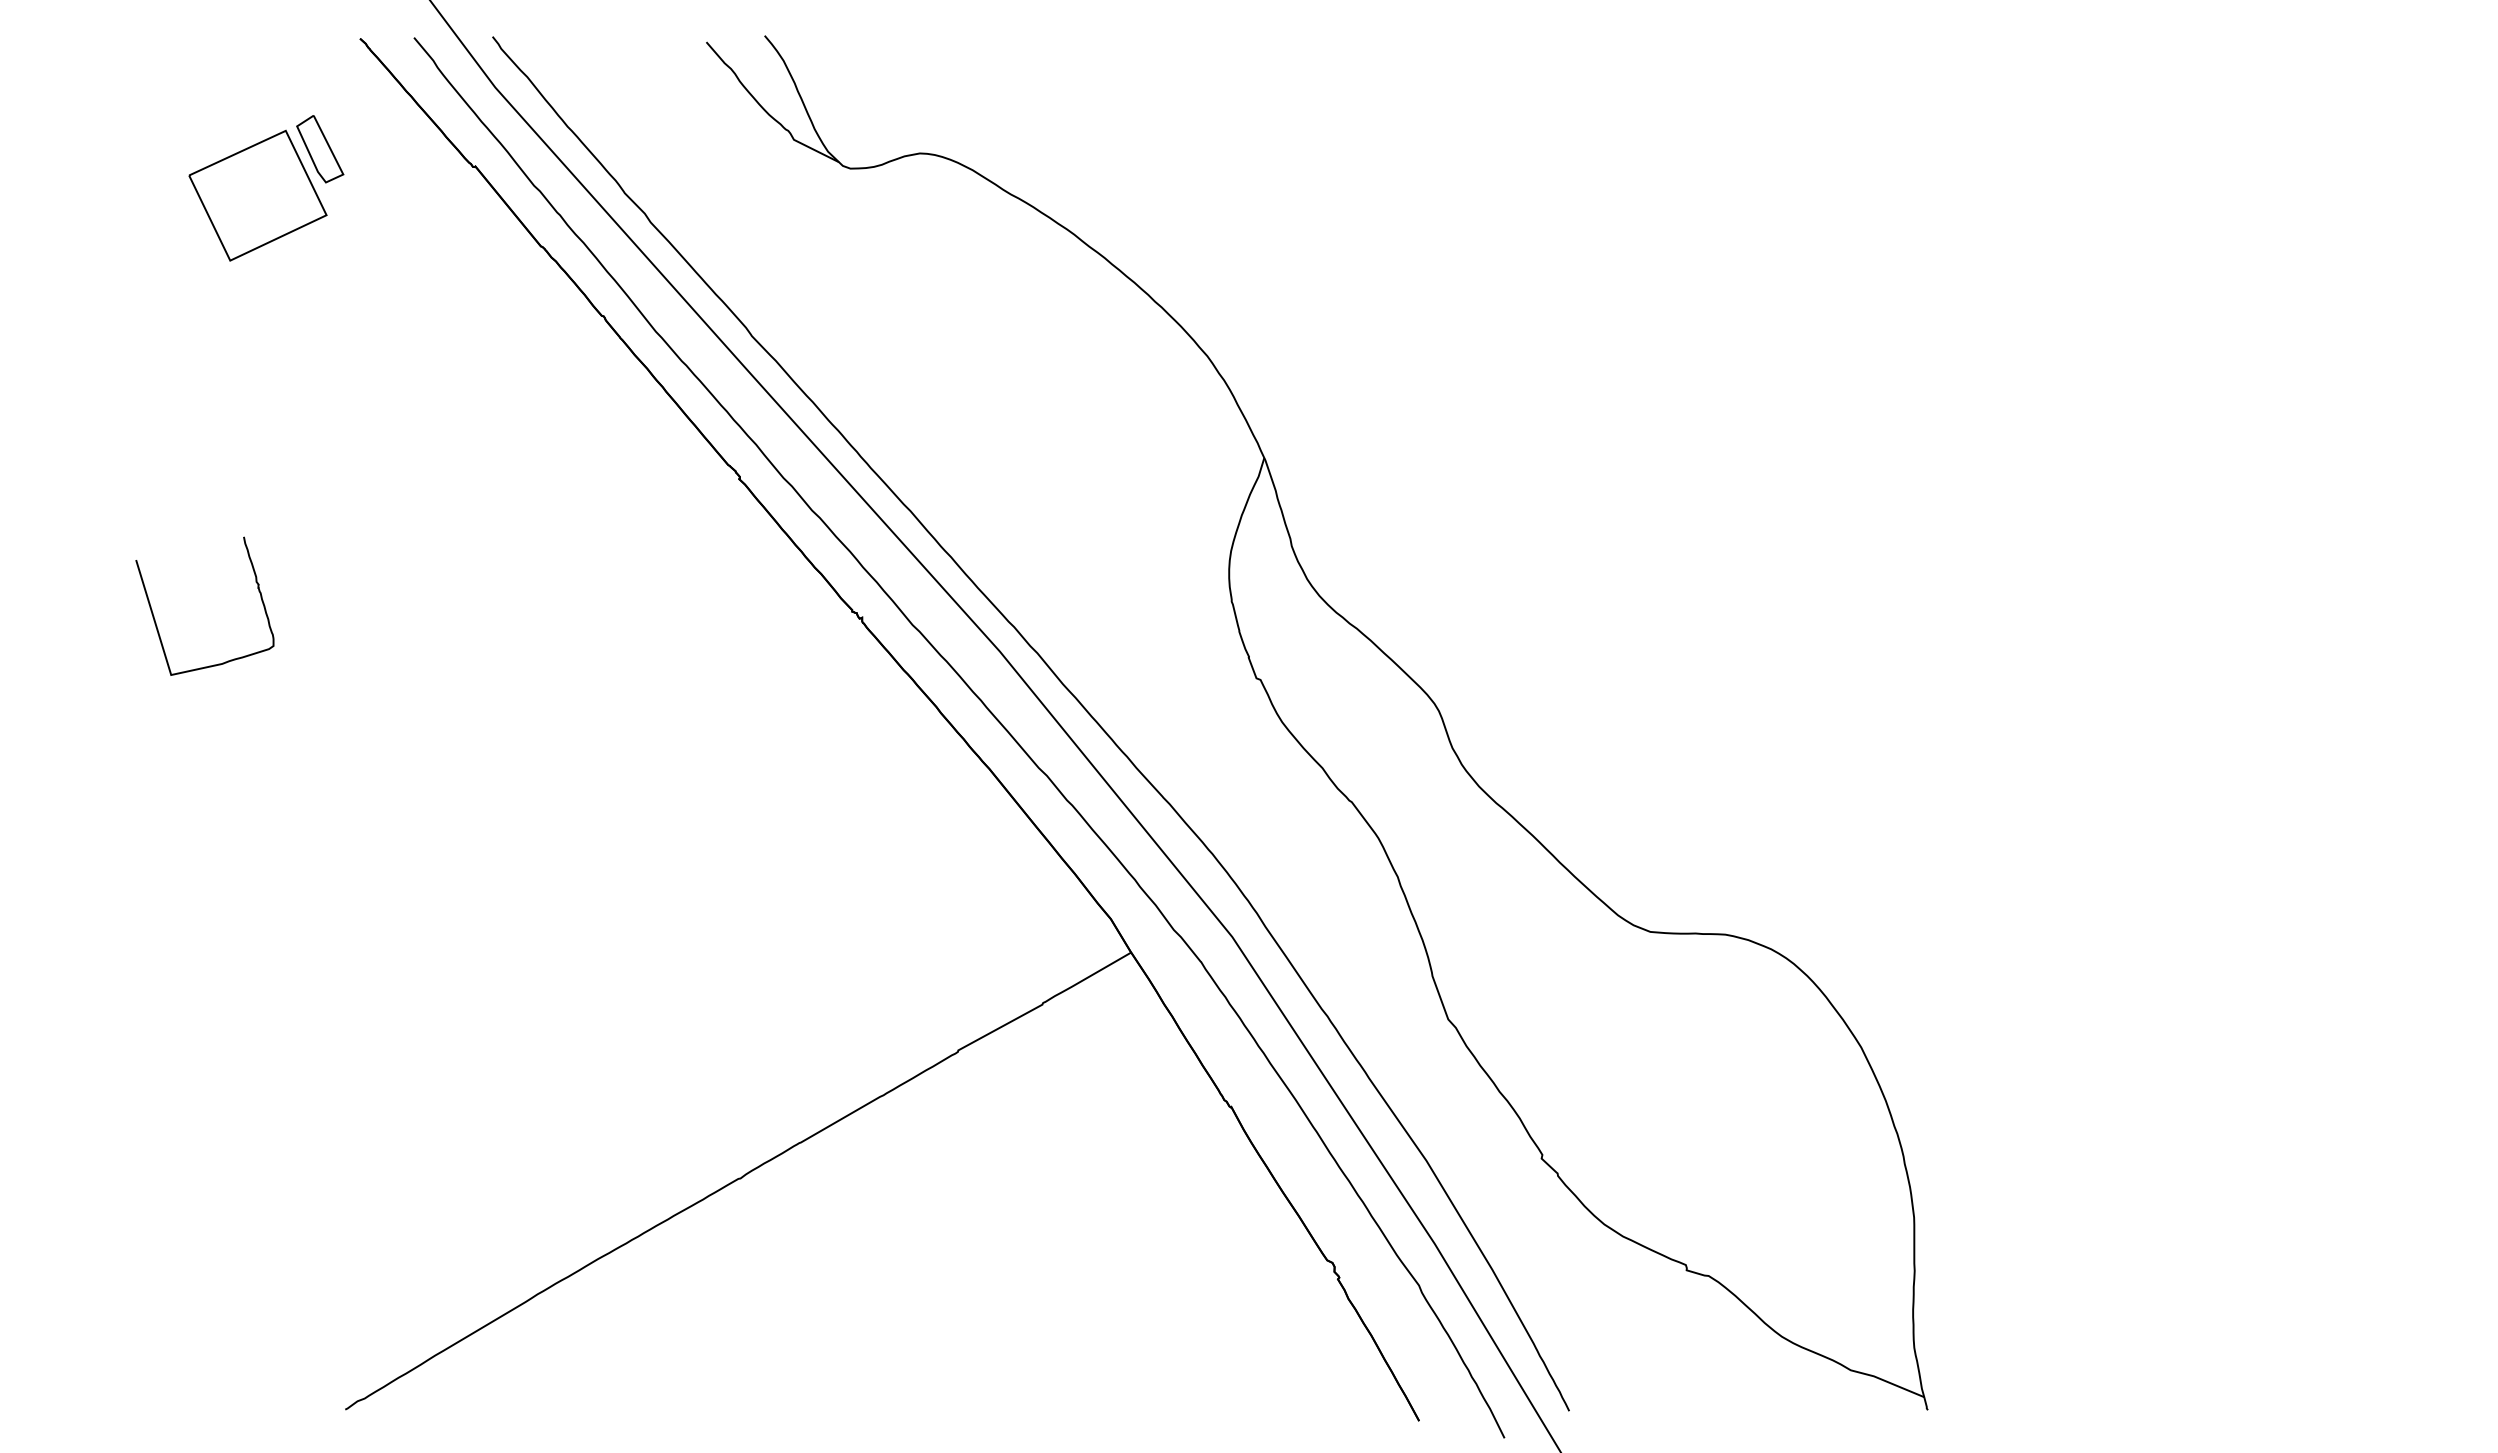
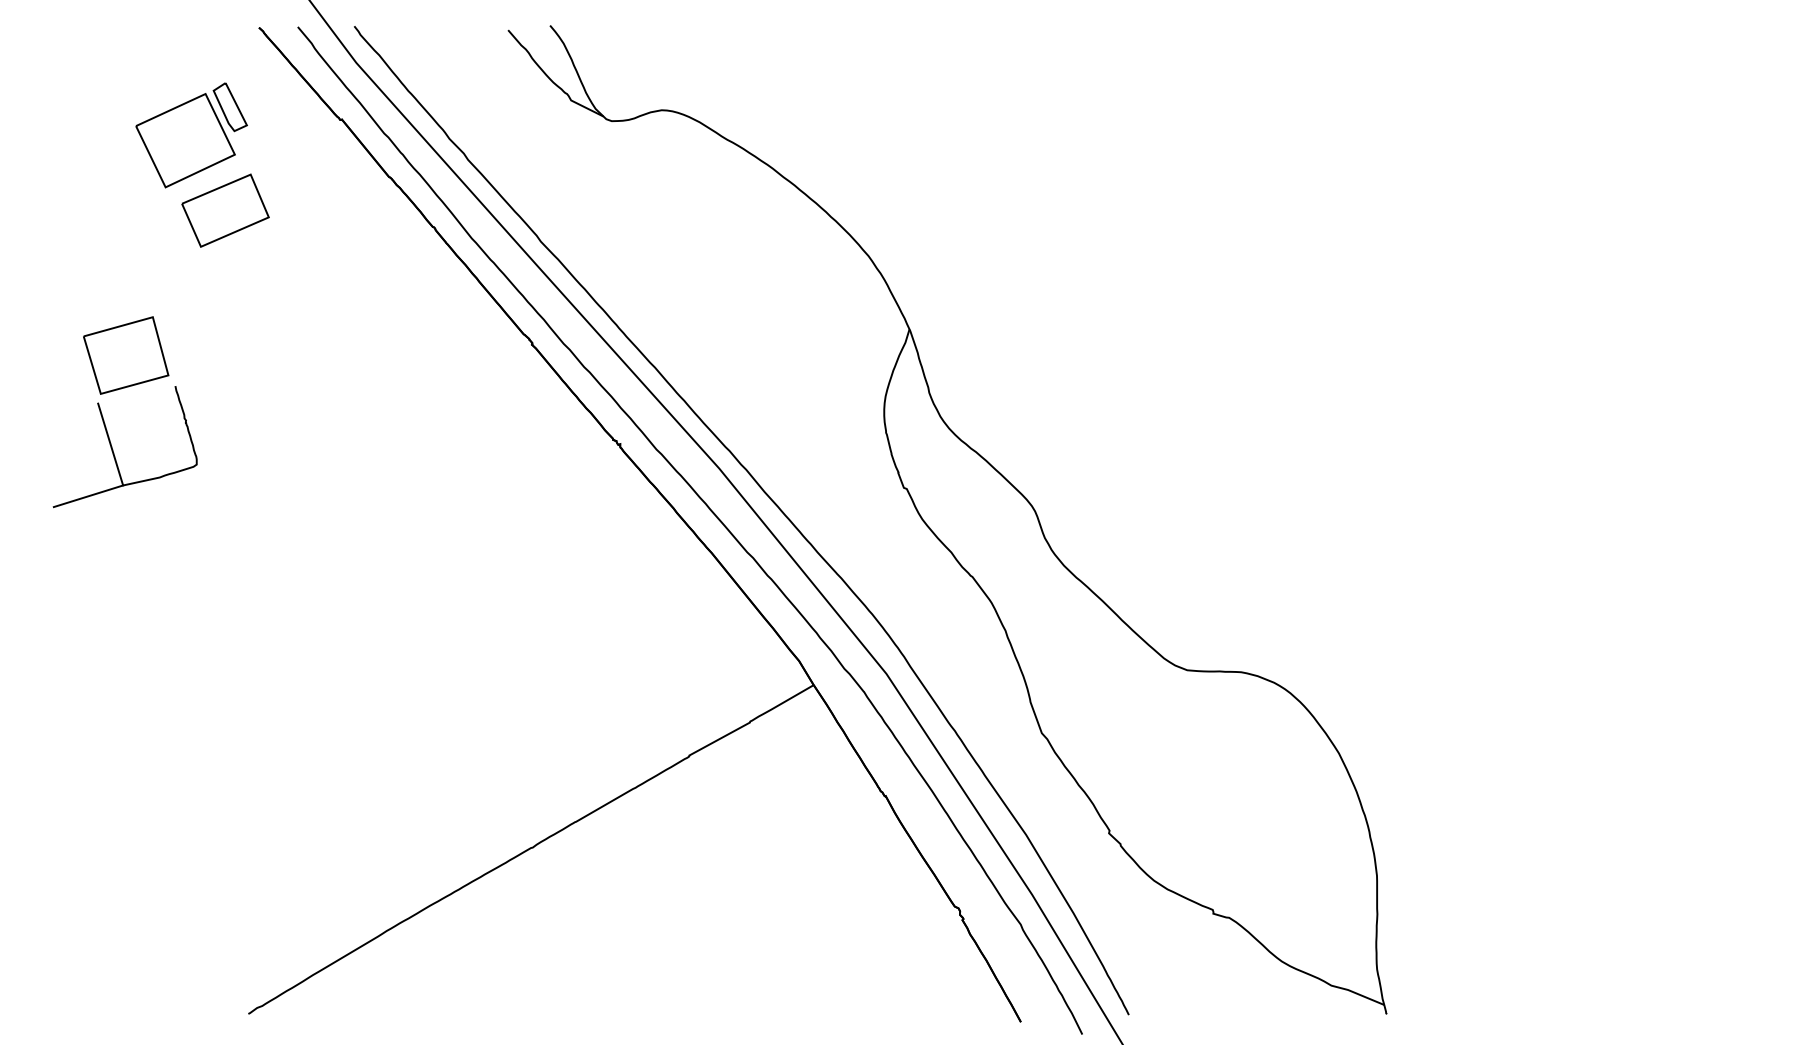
part: (313, 293) -> (225, 210), added
part: (175, 494) -> (126, 355), added
line: (122, 690) -> (88, 496), added

